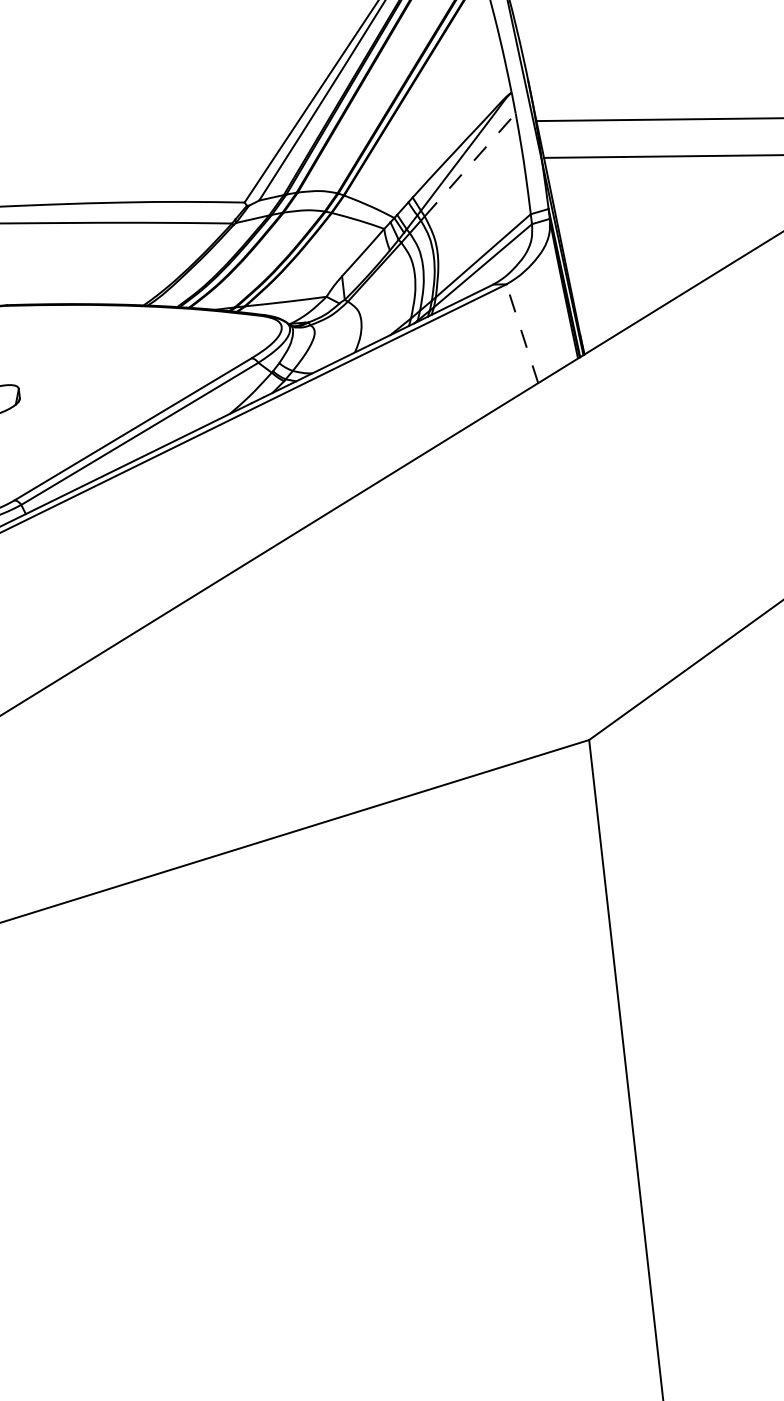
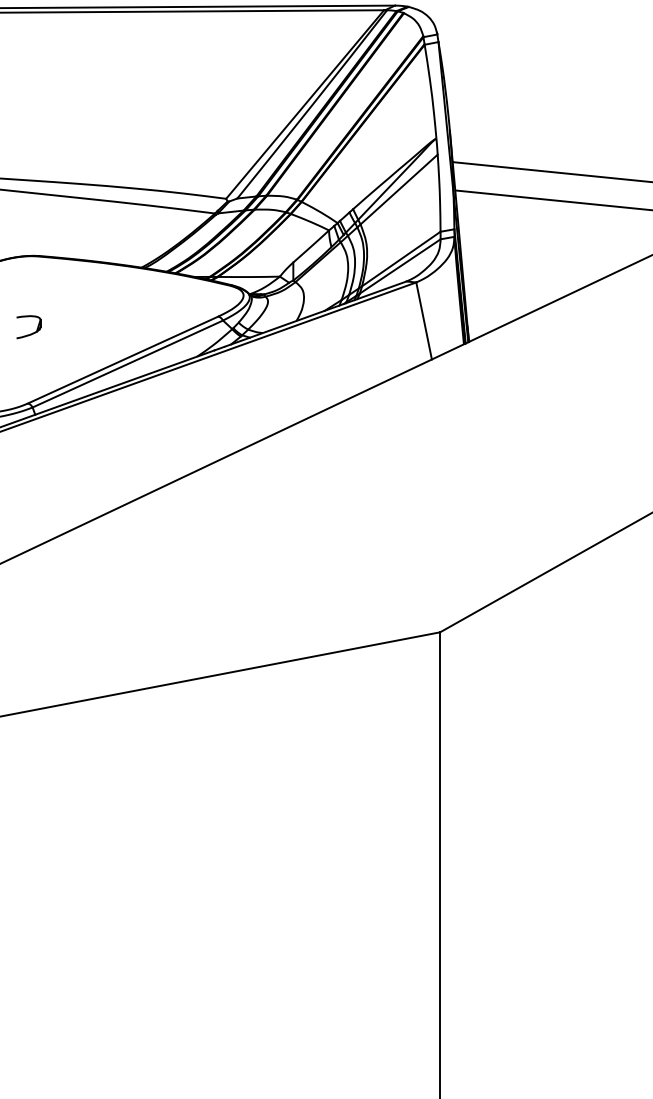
line: (470, 164) -> (399, 189), dashed -> solid
line: (522, 333) -> (424, 320), dashed -> solid

